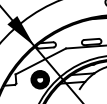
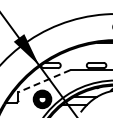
line: (39, 61) -> (43, 81), solid -> dashed

